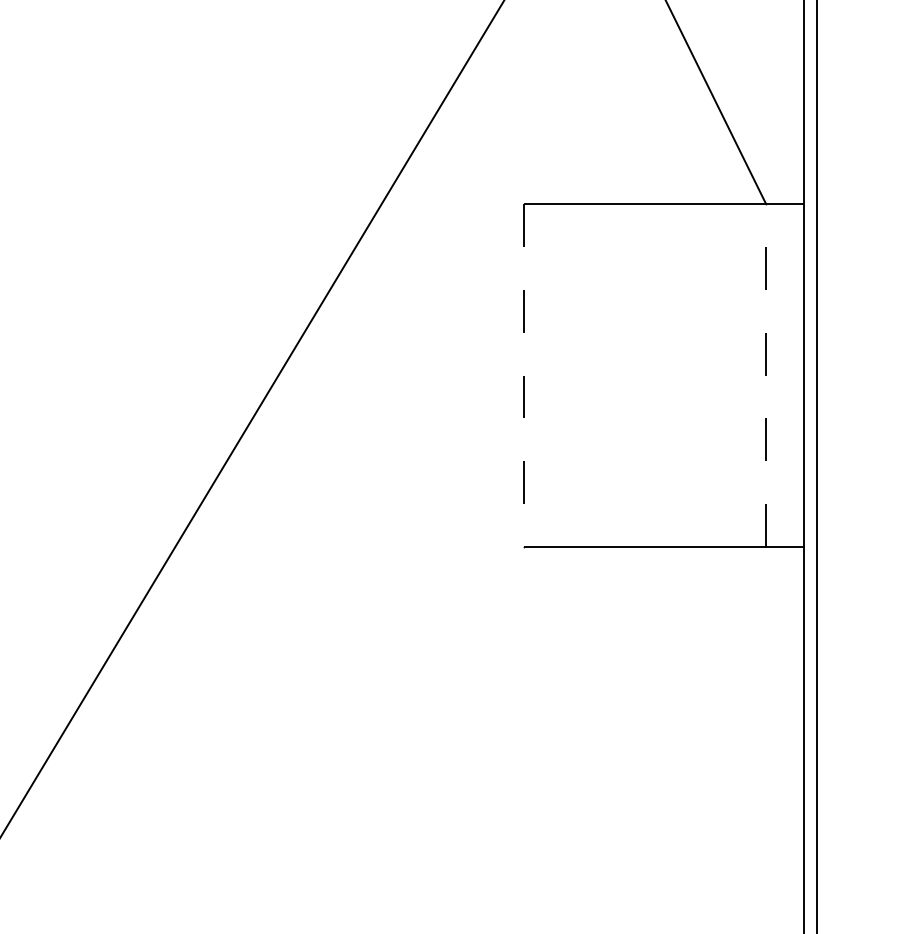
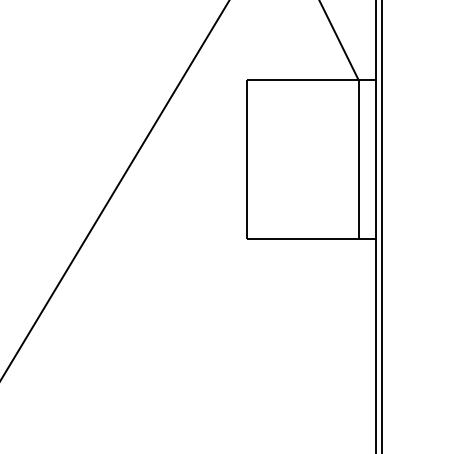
line: (765, 375) -> (358, 159), dashed -> solid
line: (522, 377) -> (246, 160), dashed -> solid

